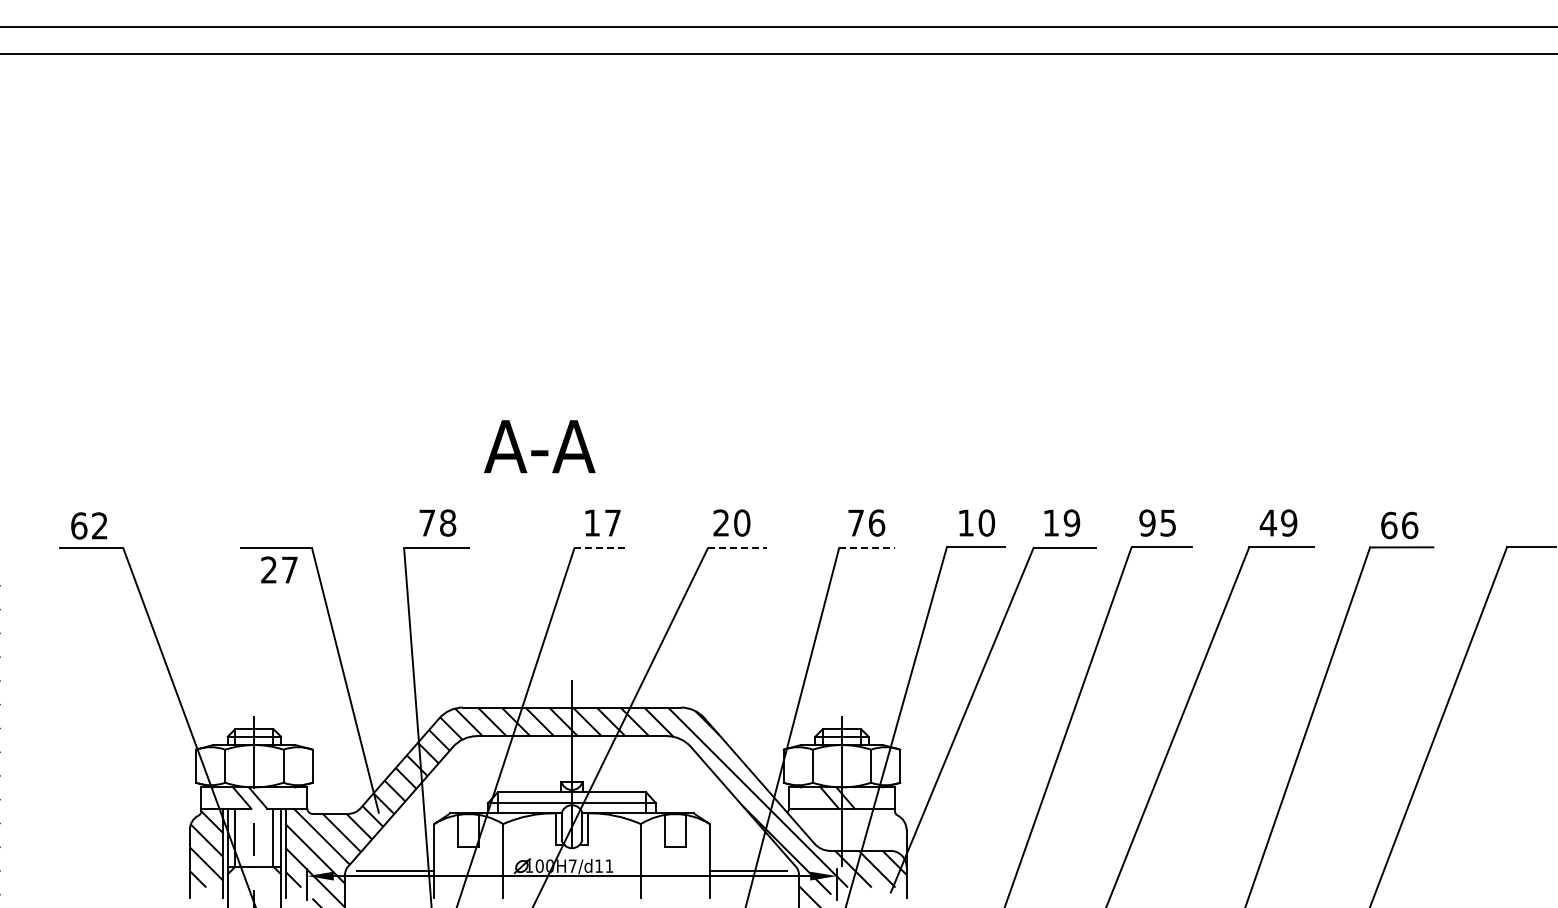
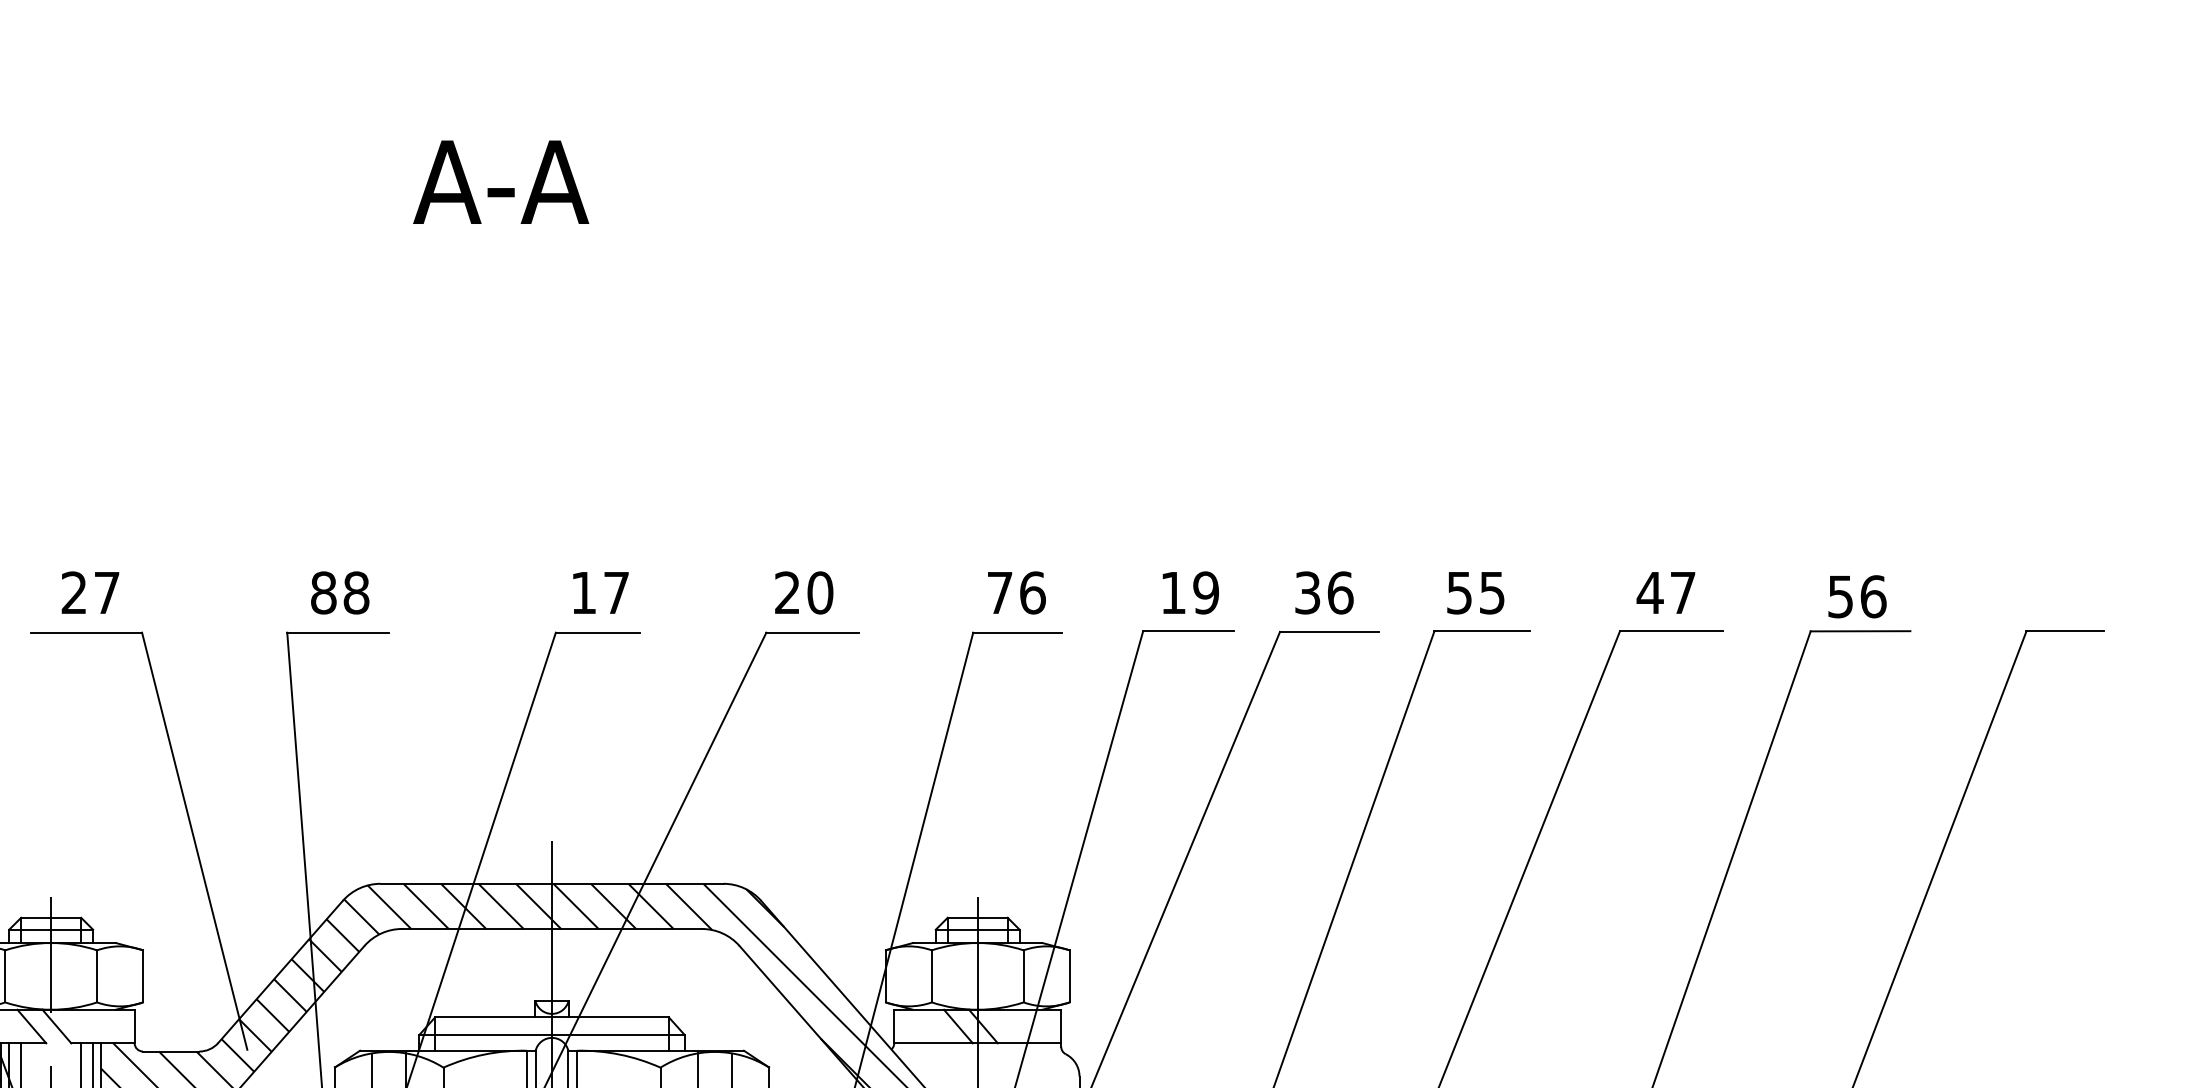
text: (539, 446) -> (500, 181), moved
text: (427, 522) -> (324, 592), 78 -> 88
text: (986, 522) -> (1205, 592), 10 -> 19
text: (1061, 522) -> (1323, 592), 19 -> 36
text: (1147, 522) -> (1459, 592), 95 -> 55
text: (1289, 522) -> (1683, 592), 49 -> 47
text: (1389, 525) -> (1841, 596), 66 -> 56
line: (601, 548) -> (598, 633), dashed -> solid
line: (737, 548) -> (812, 633), dashed -> solid
line: (867, 548) -> (1017, 633), dashed -> solid
text: (279, 569) -> (90, 592), moved

